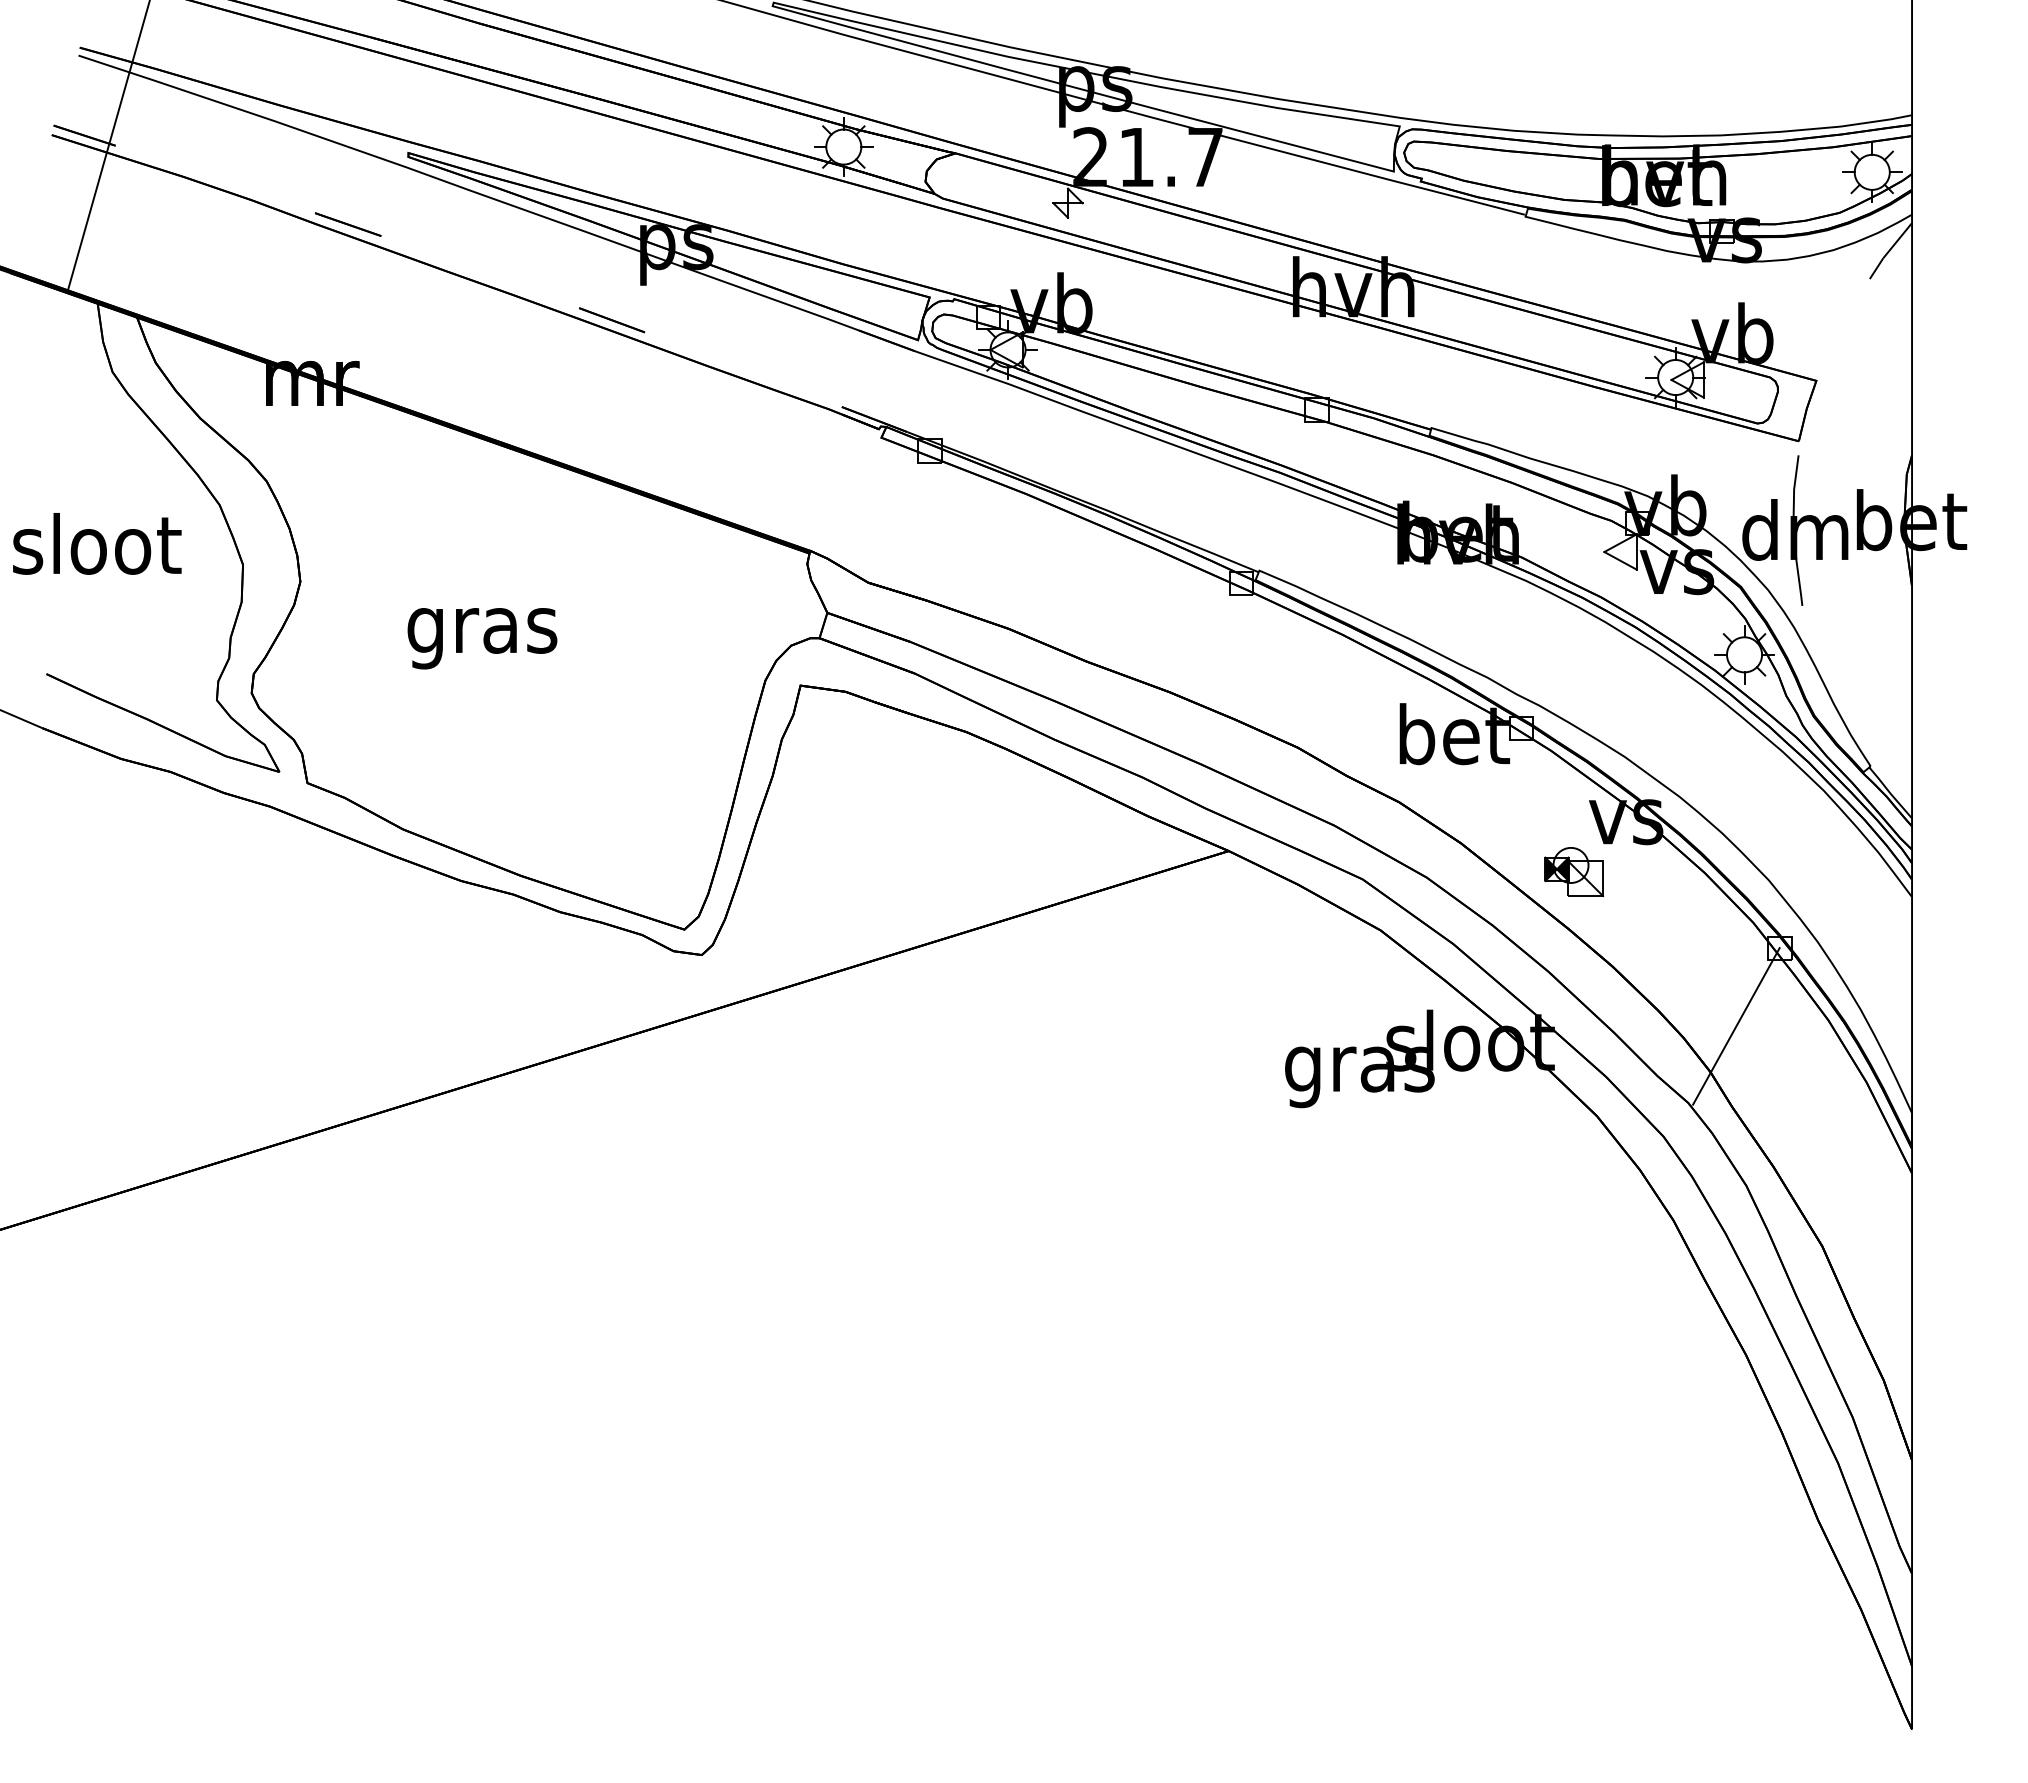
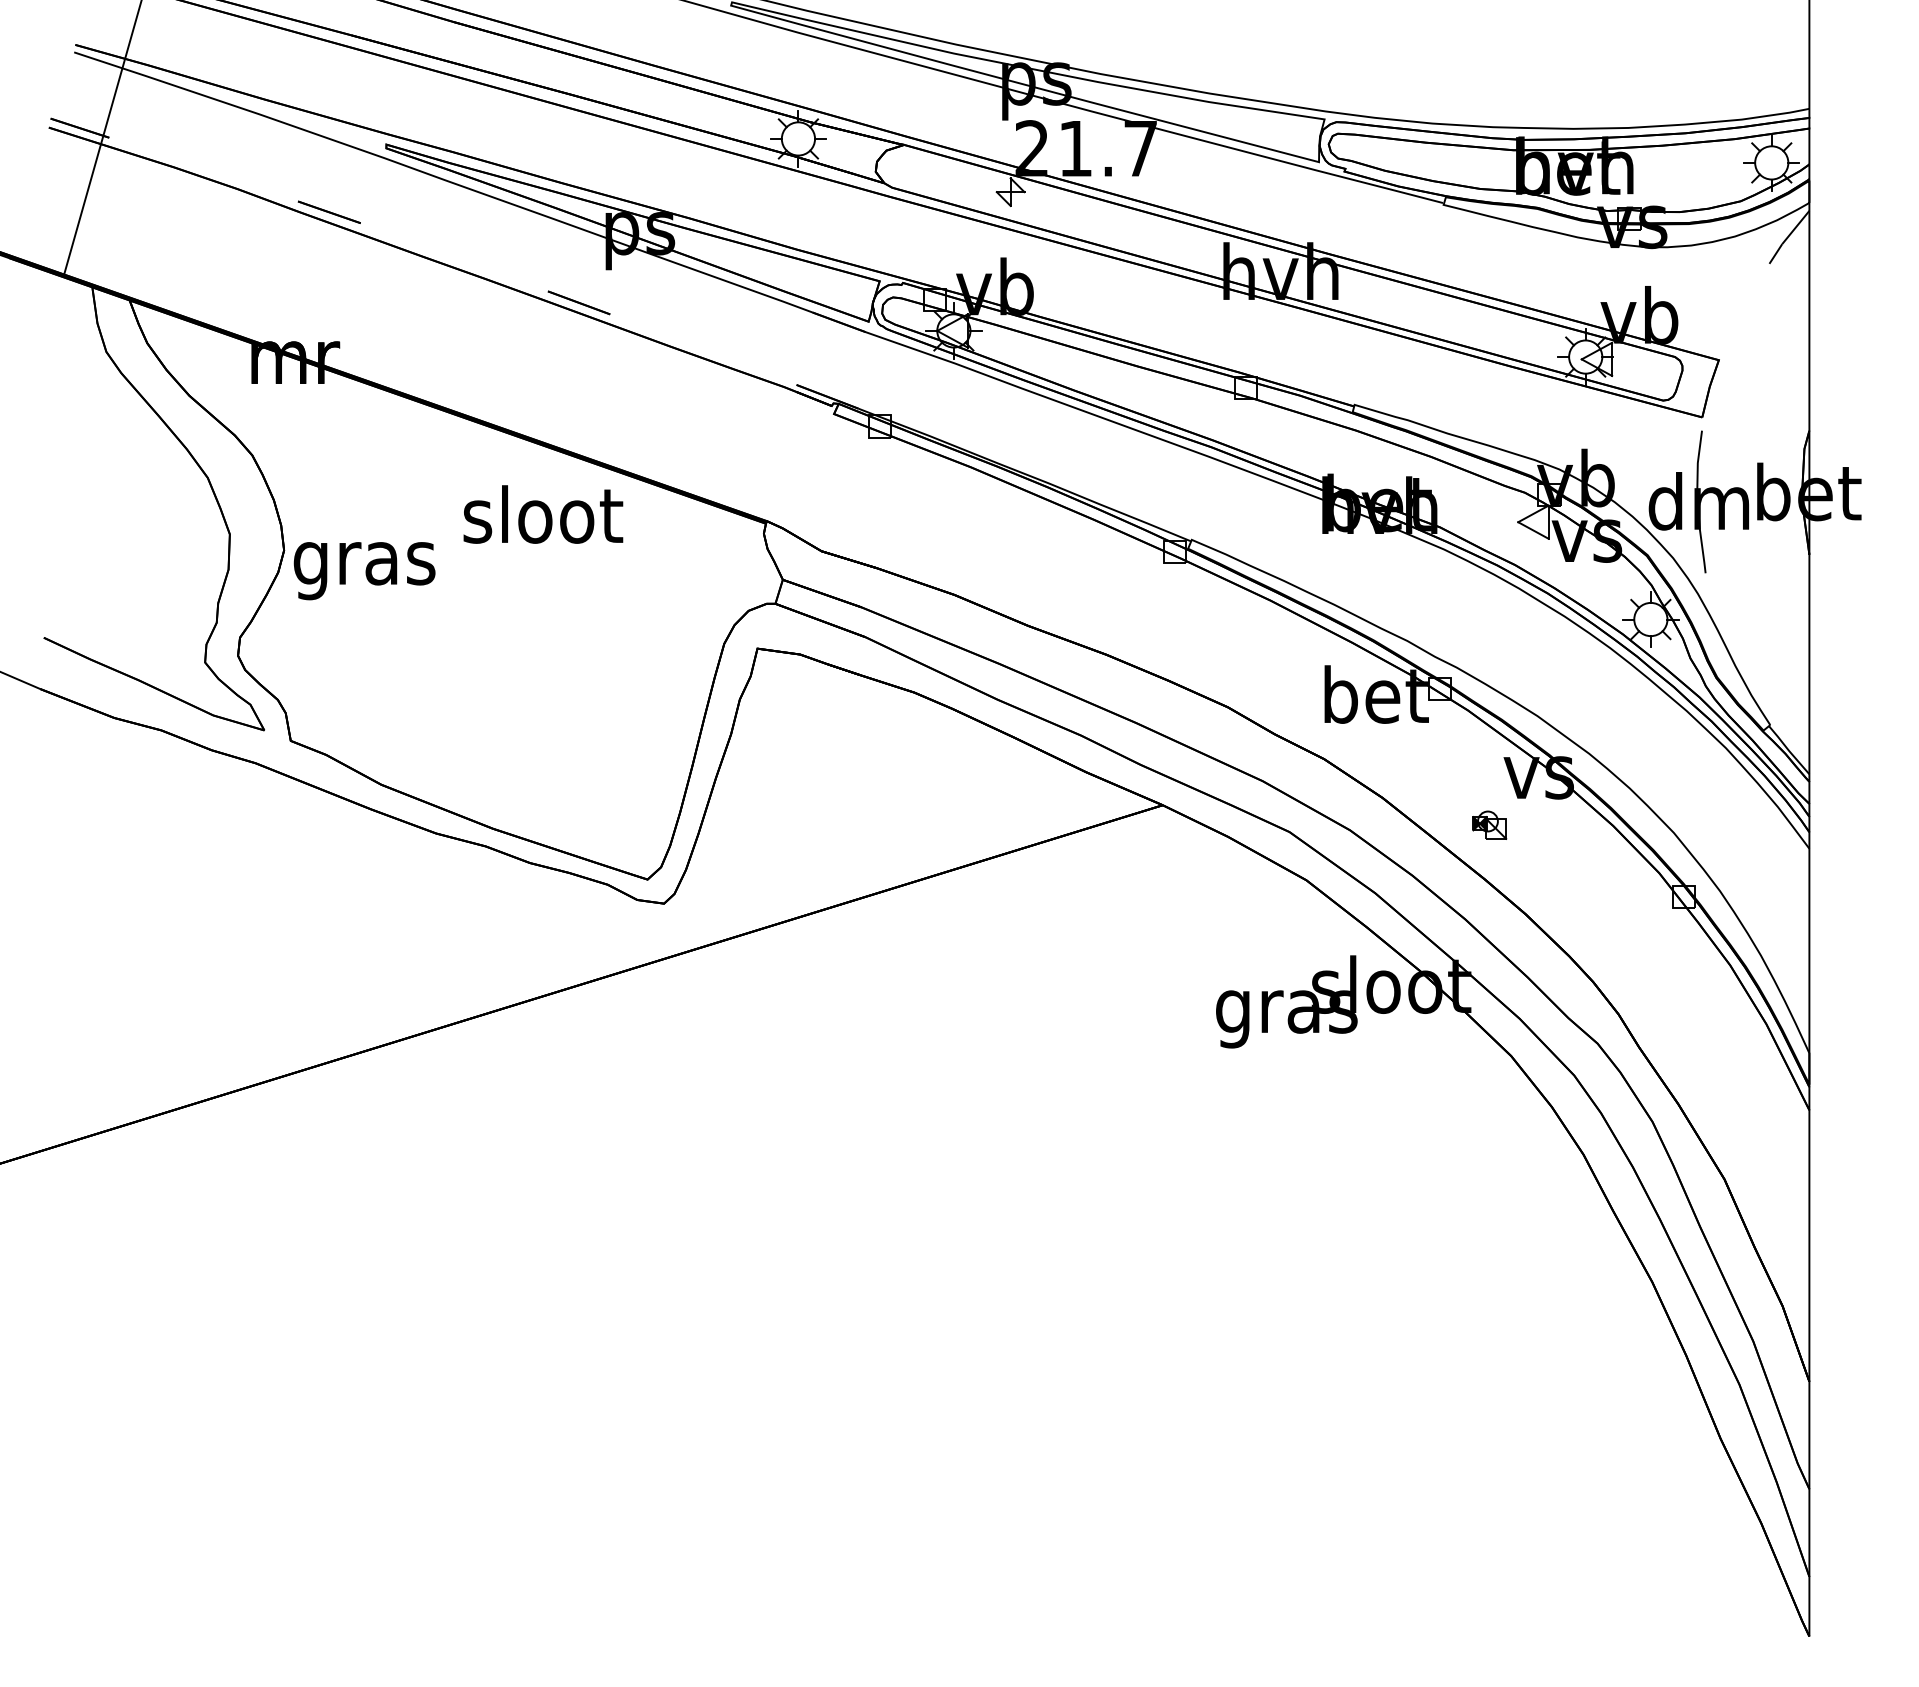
text: (97, 543) -> (543, 514), moved
text: (482, 638) -> (364, 570), moved
part: (1574, 872) -> (1489, 825), size x0.6
line: (1736, 1026) -> (1643, 971), removed

